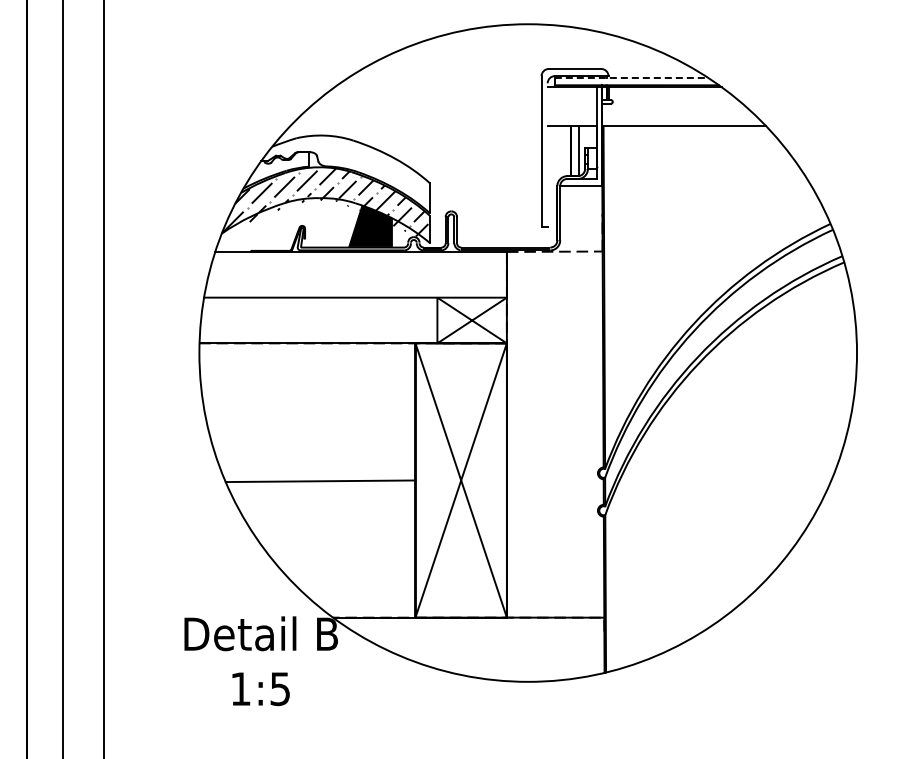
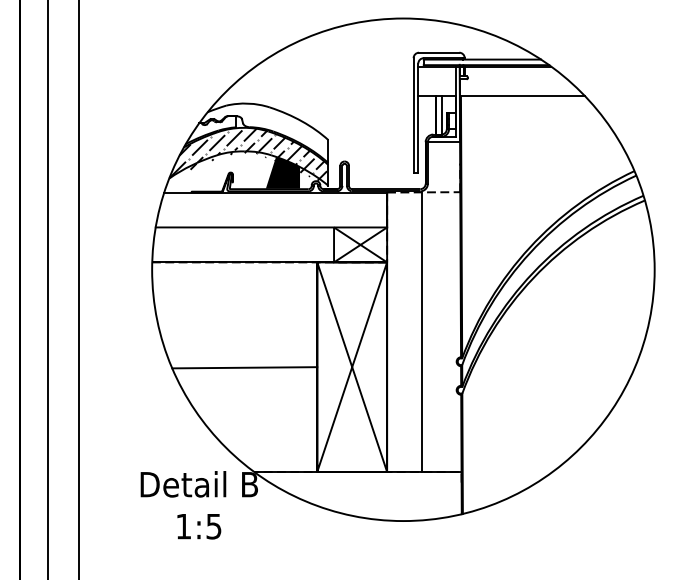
line: (631, 77) -> (482, 59), dashed -> solid
line: (547, 154) -> (418, 118), added
line: (552, 434) -> (421, 332), added

